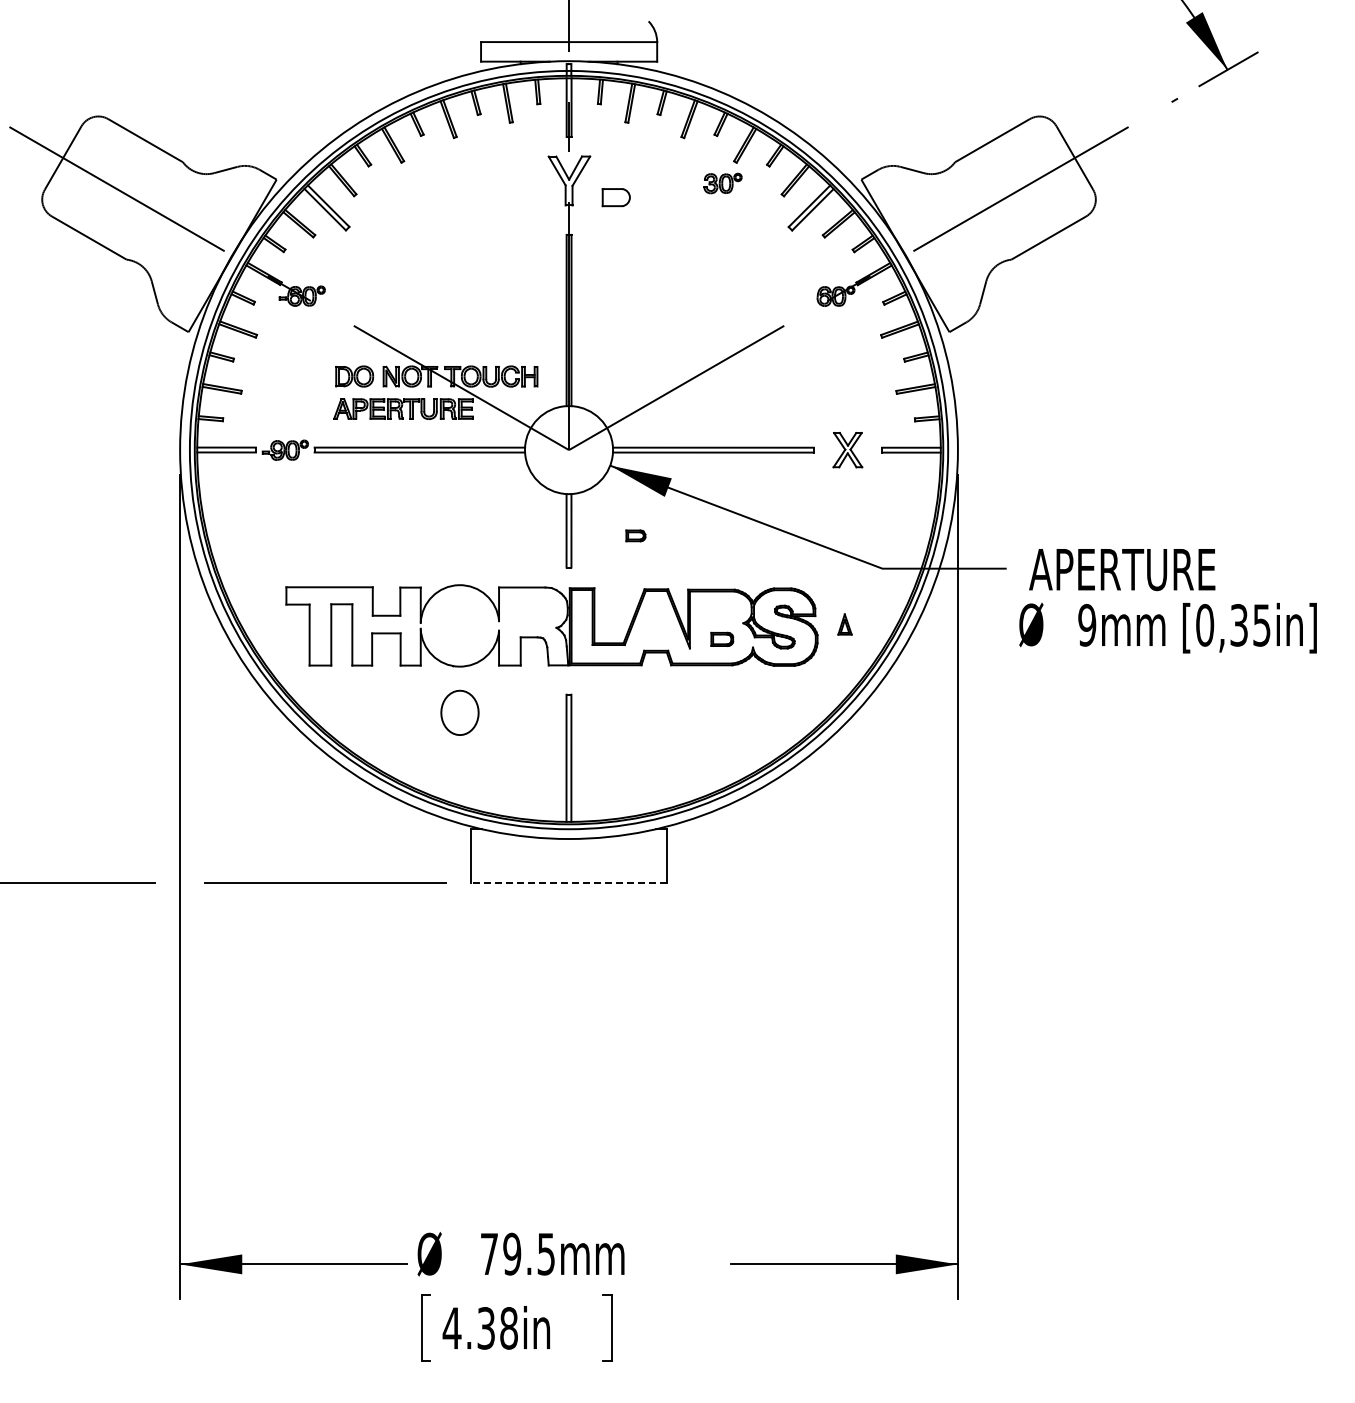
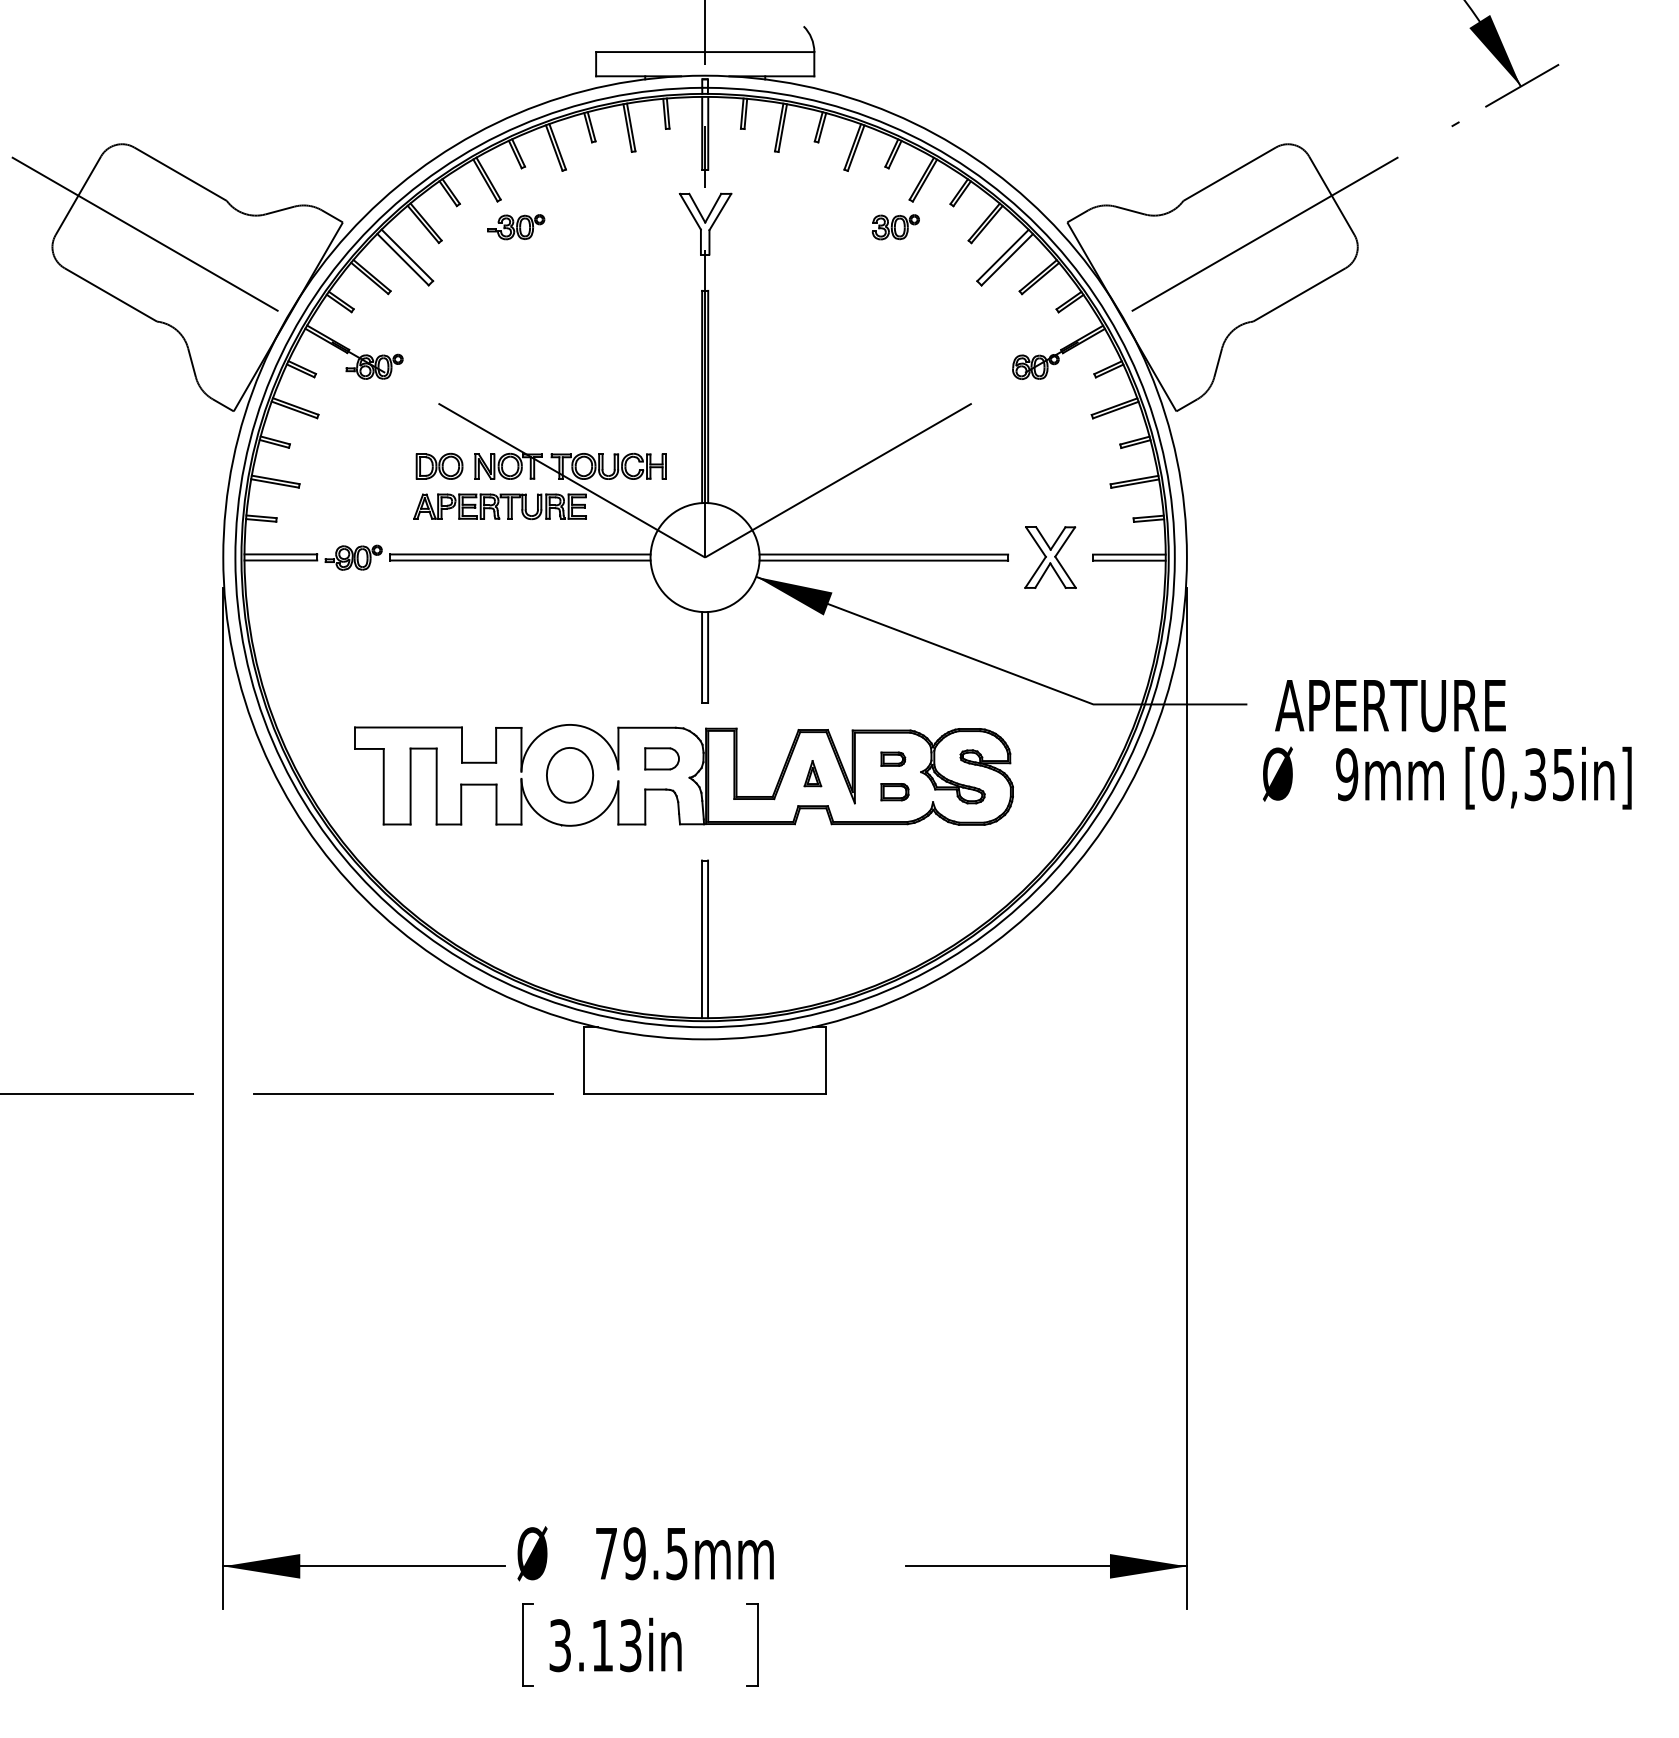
part: (416, 183) -> (516, 227), added
part: (615, 197) -> (661, 758), moved
part: (847, 449) -> (1050, 556), size x1.43
part: (635, 535) -> (892, 758), moved
part: (844, 624) -> (812, 773), moved
part: (459, 712) -> (569, 774), moved
line: (569, 883) -> (705, 1094), dashed -> solid
text: (479, 1328) -> (594, 1645), 4.38in -> 3.13in

